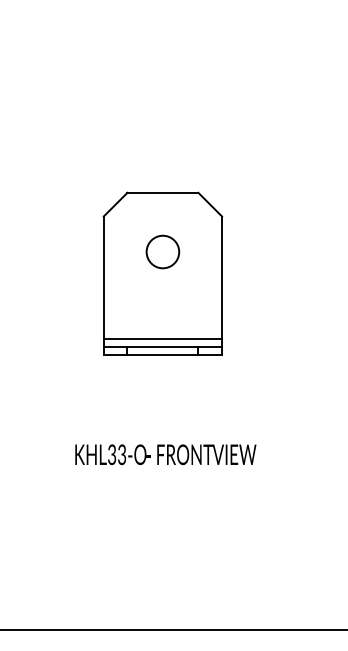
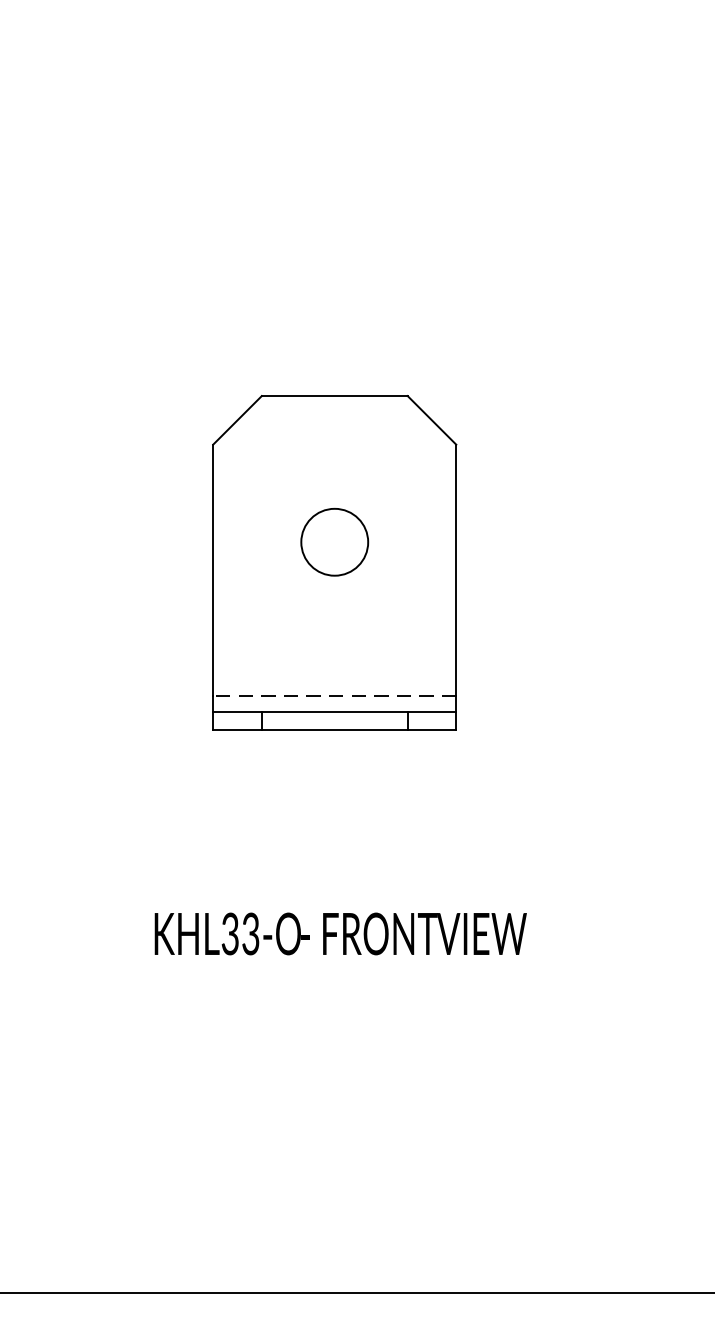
circle: (162, 251) -> (333, 541), moved
line: (162, 338) -> (333, 695), solid -> dashed

